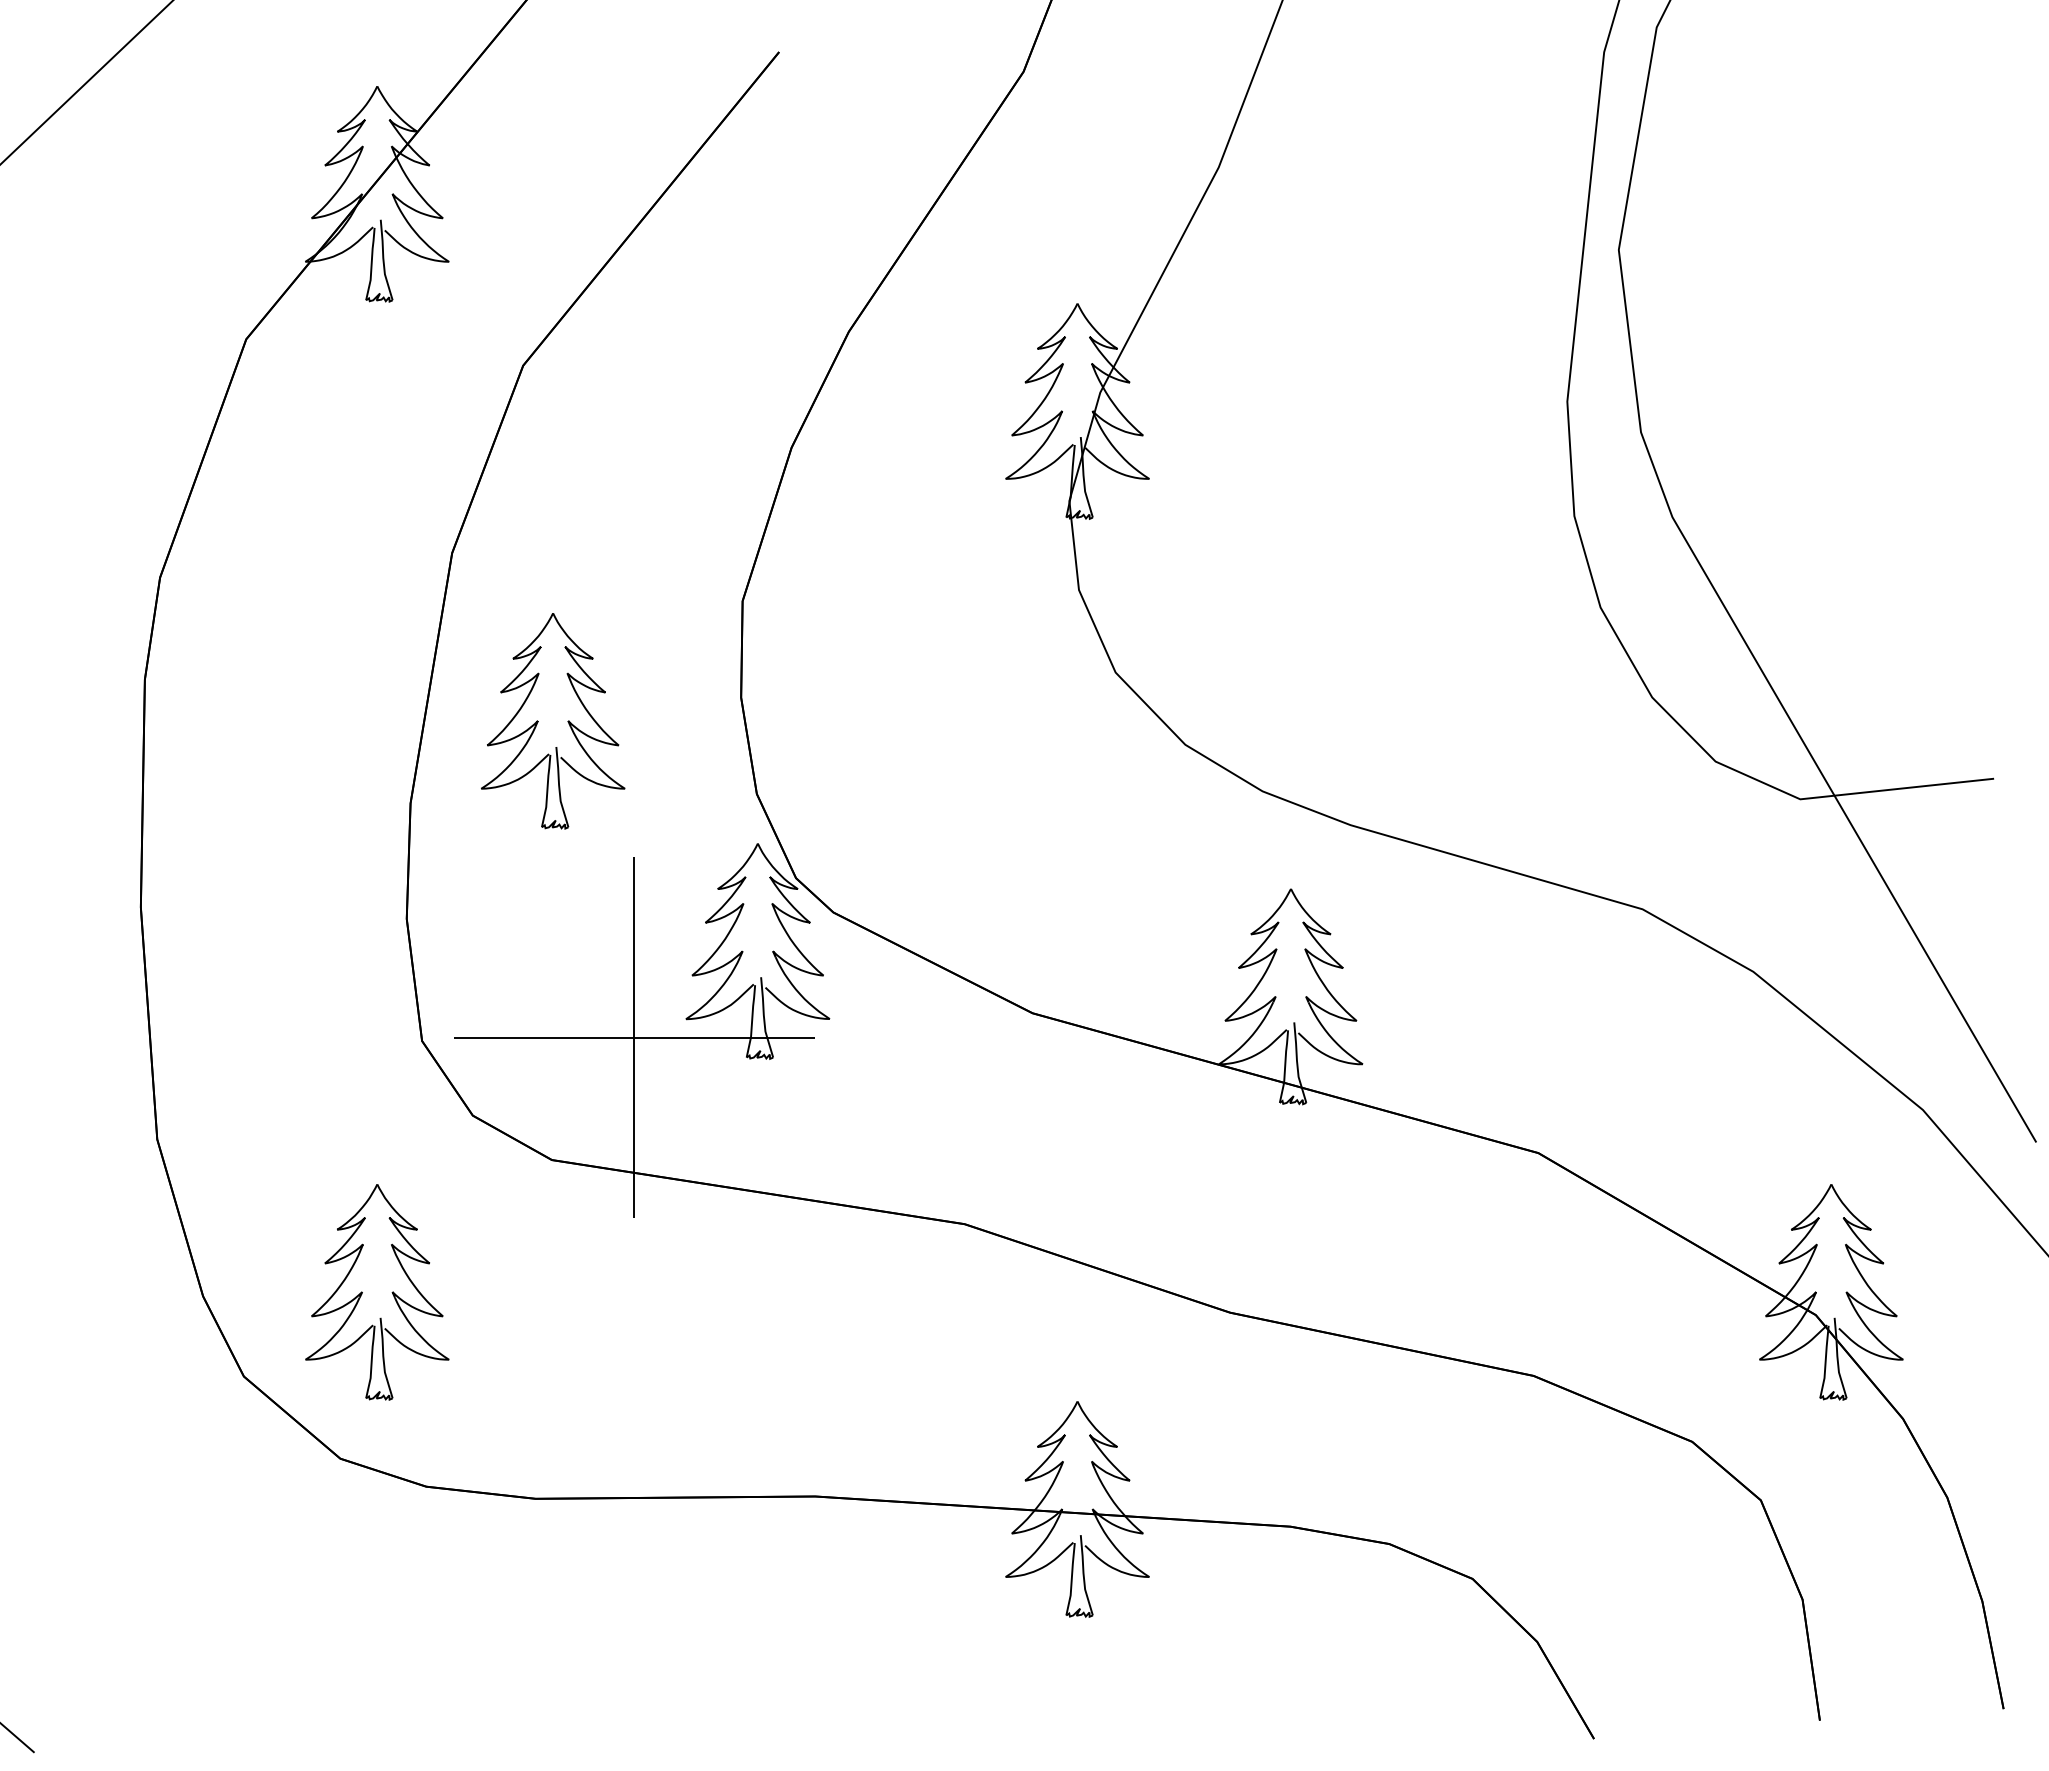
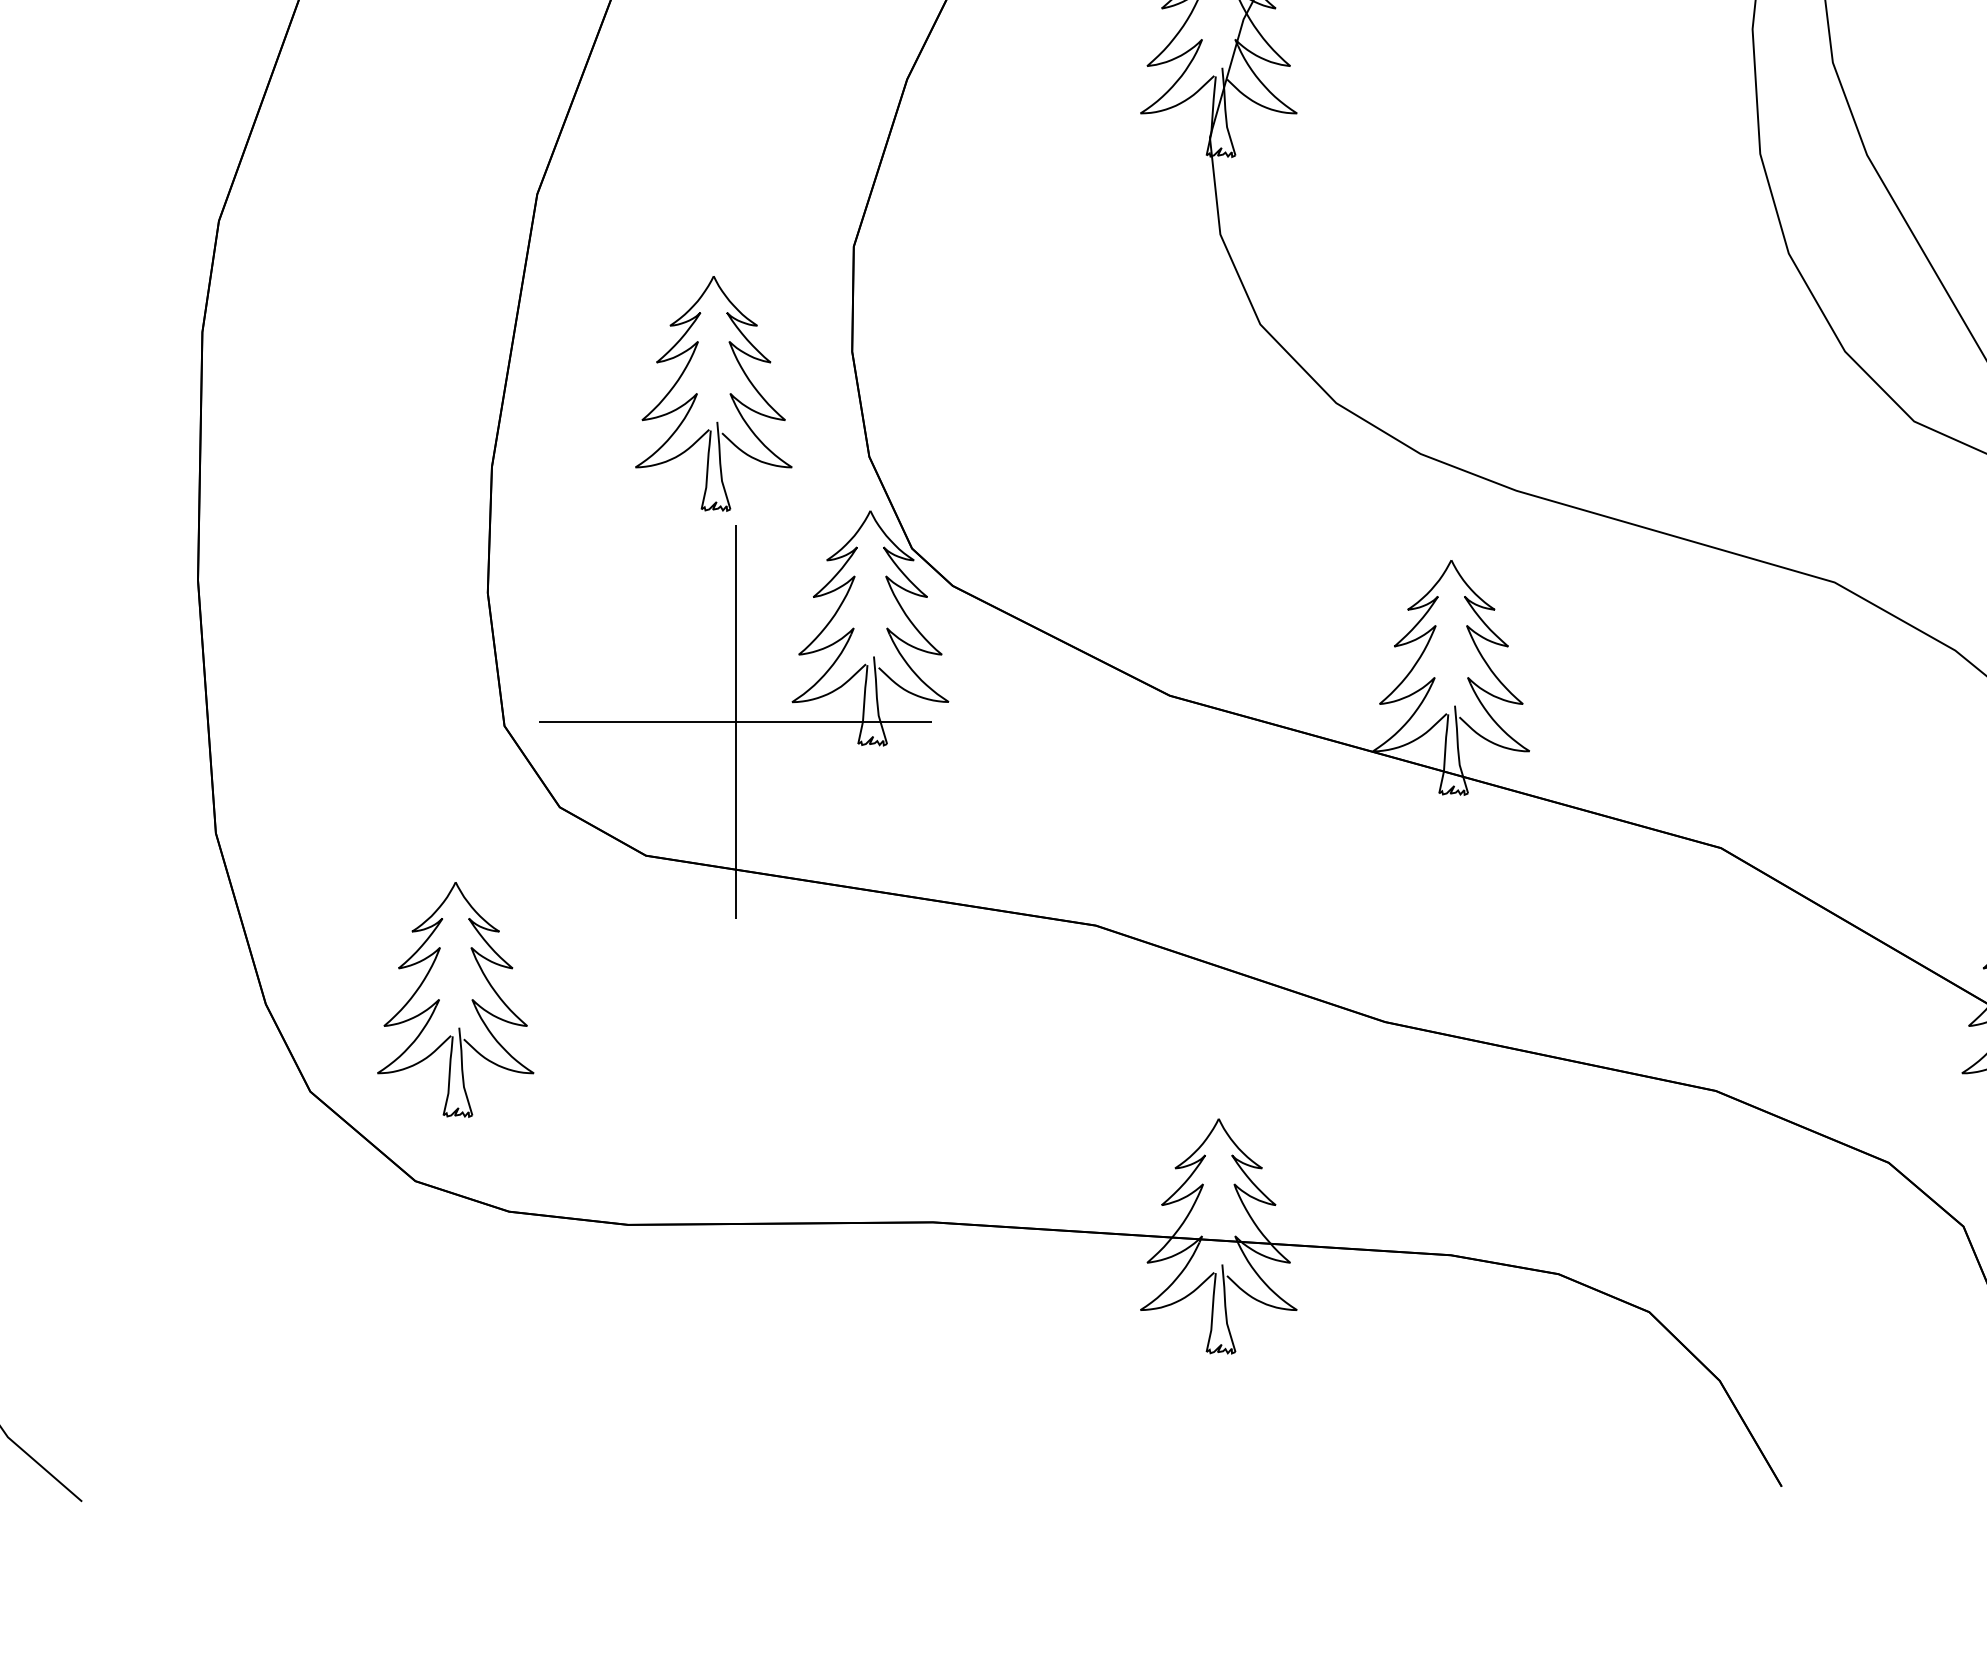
part: (567, 721) -> (729, 394), moved

